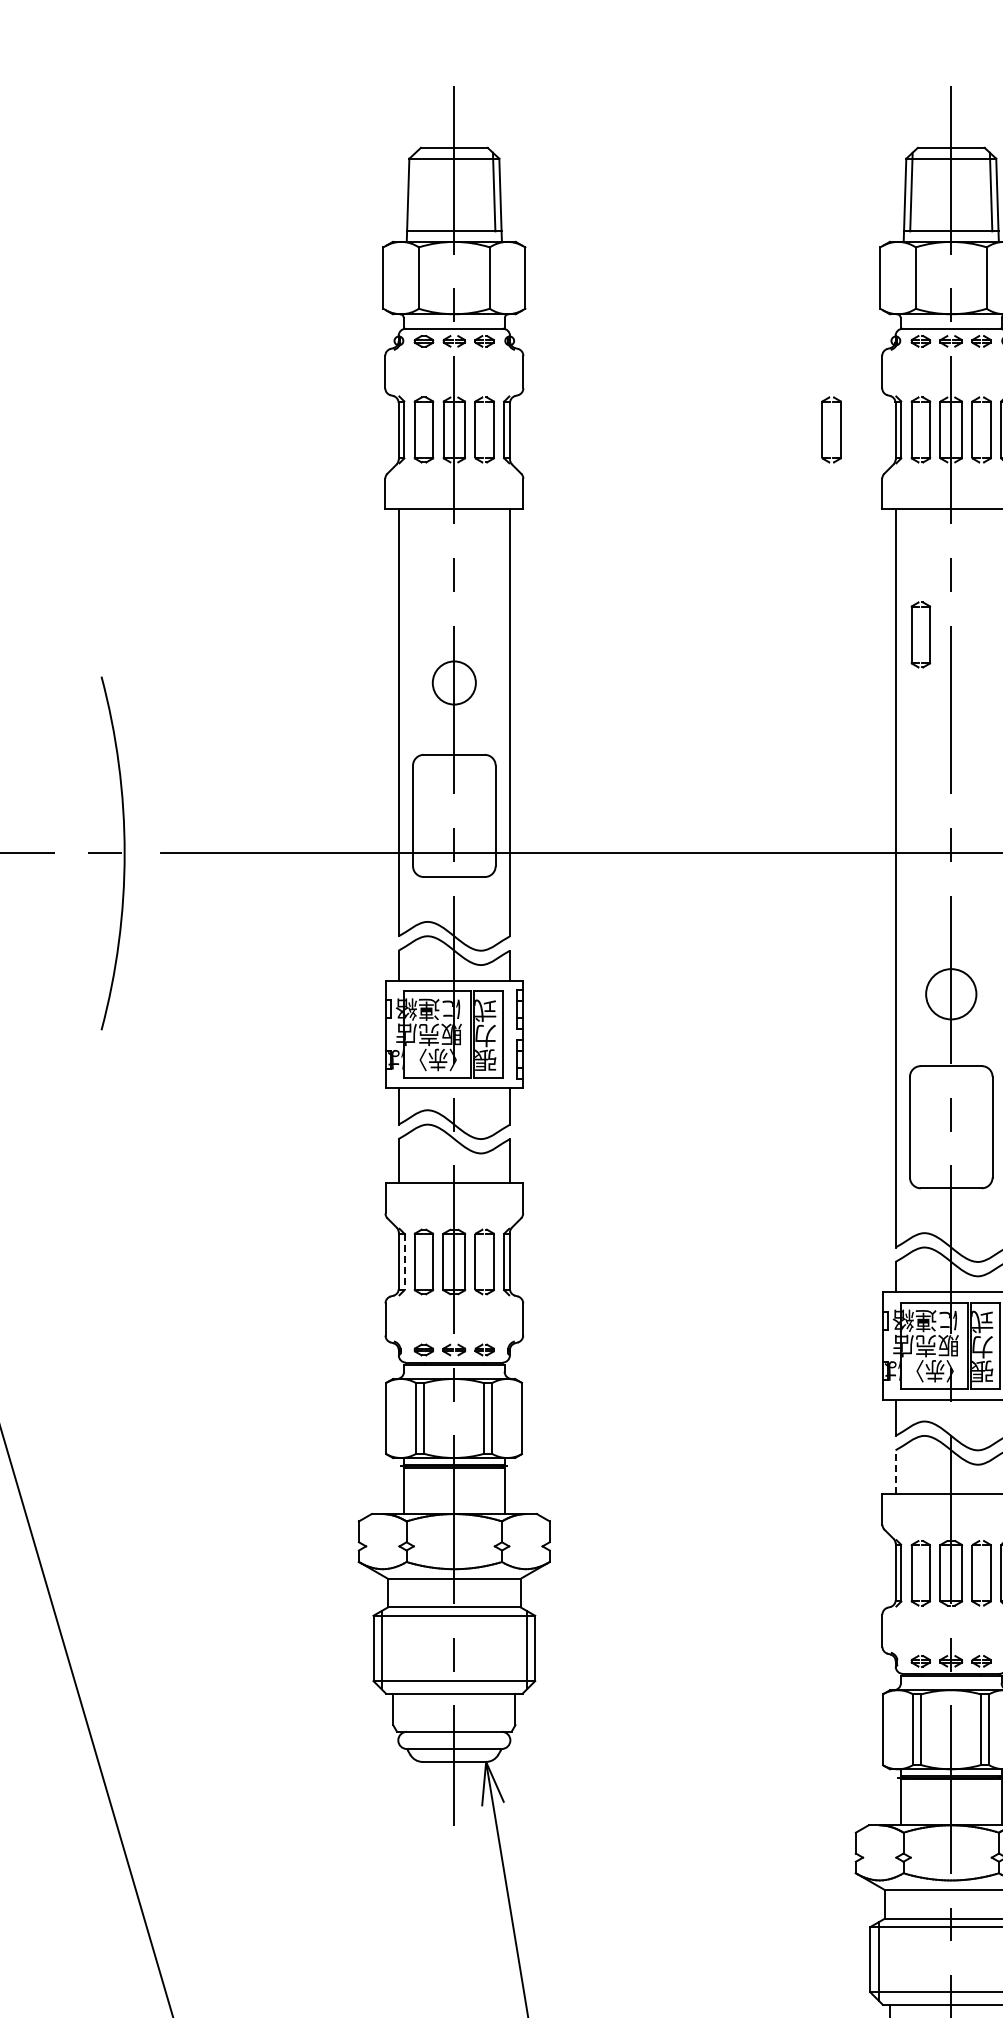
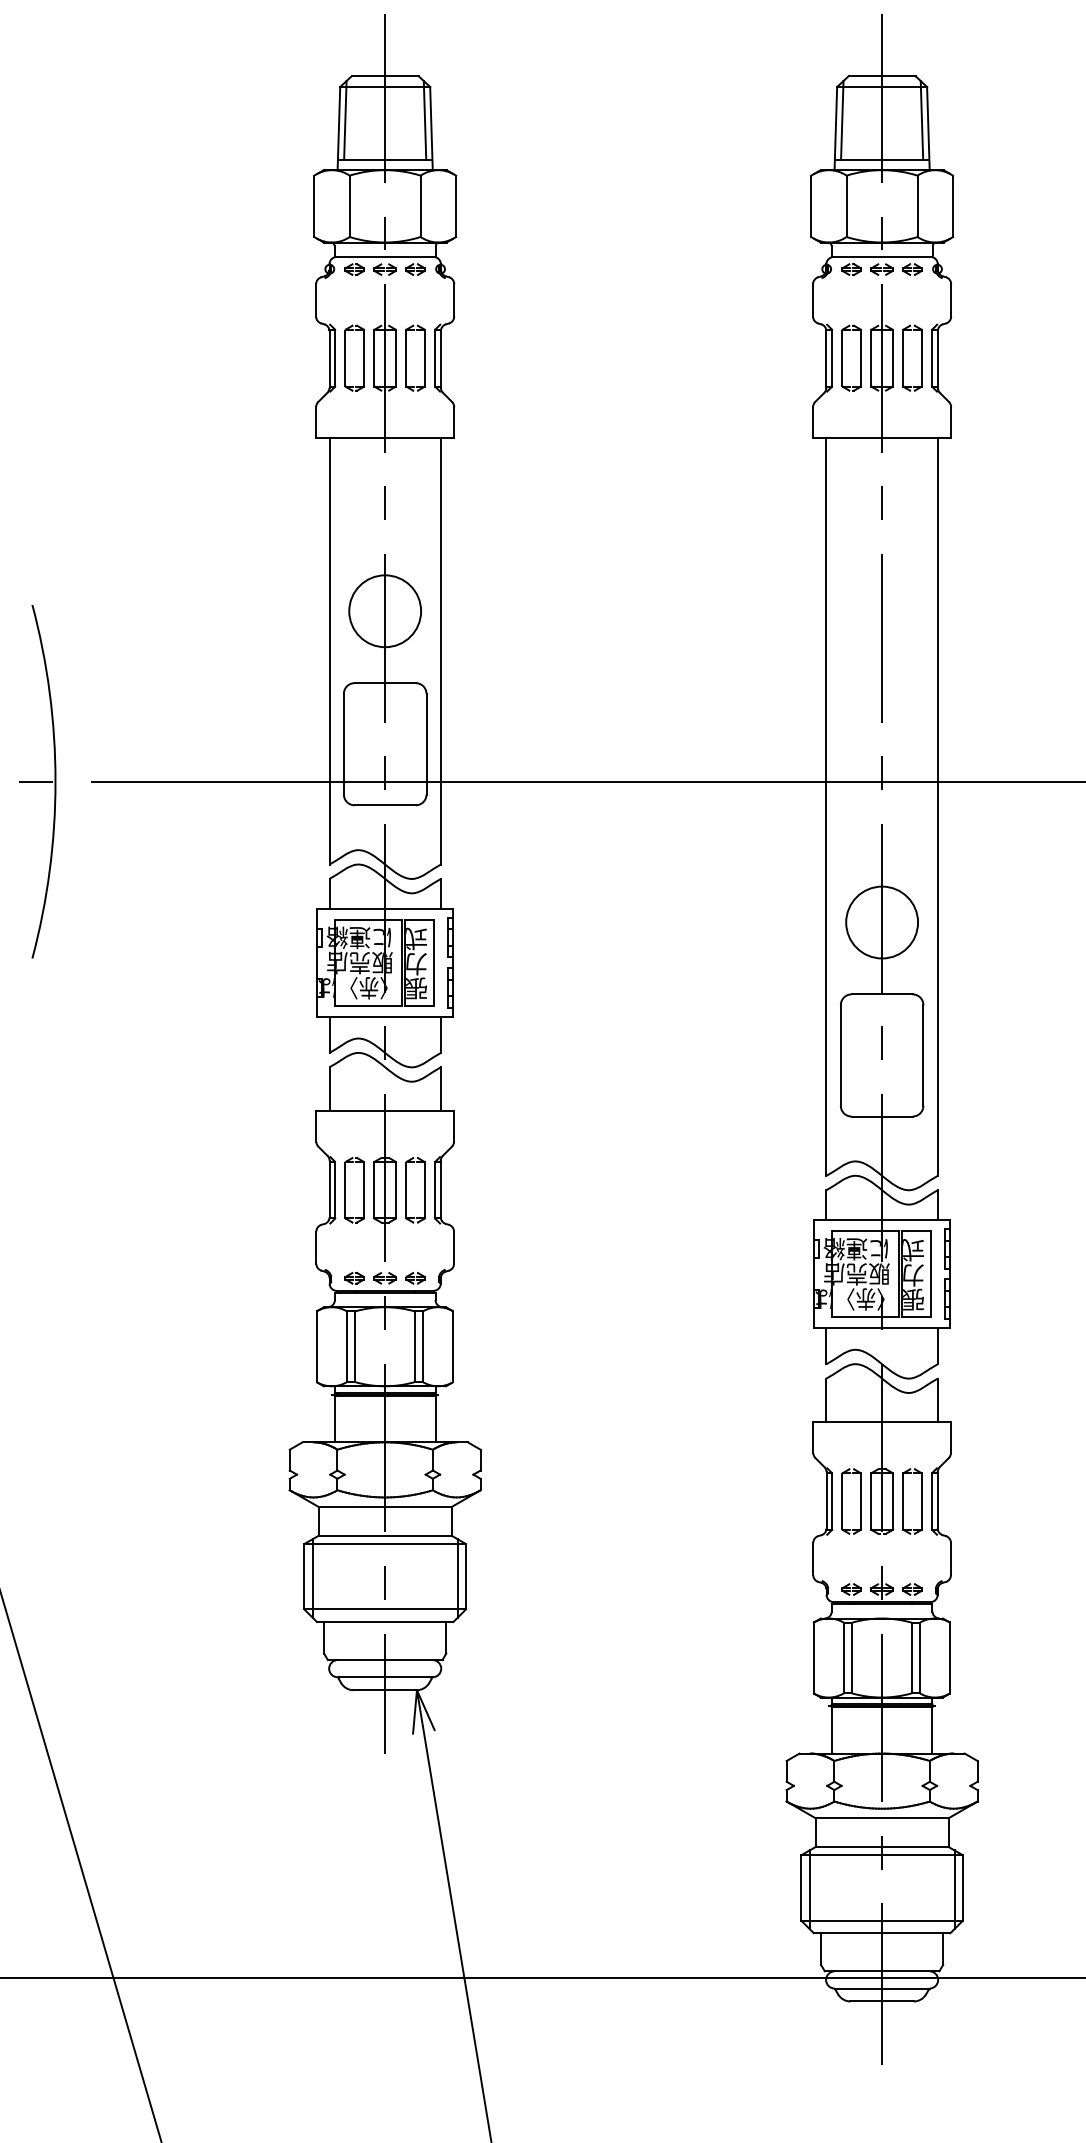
line: (414, 192) -> (345, 120), added
part: (822, 429) -> (753, 357), removed
part: (911, 634) -> (842, 562), removed
circle: (454, 683) -> (385, 611), size x1.67
circle: (951, 994) -> (882, 922), size x1.43
line: (404, 1262) -> (335, 1190), dashed -> solid
line: (895, 1472) -> (826, 1400), dashed -> solid

